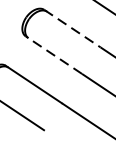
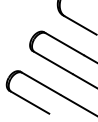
line: (71, 28) -> (63, 43), dashed -> solid
line: (53, 55) -> (52, 62), dashed -> solid

